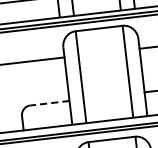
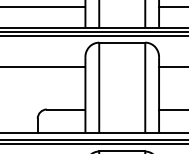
line: (49, 103) -> (65, 109), dashed -> solid

